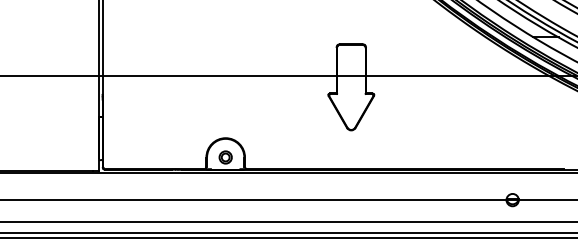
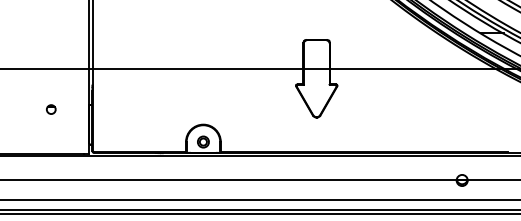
part: (56, 121) -> (50, 109), added

